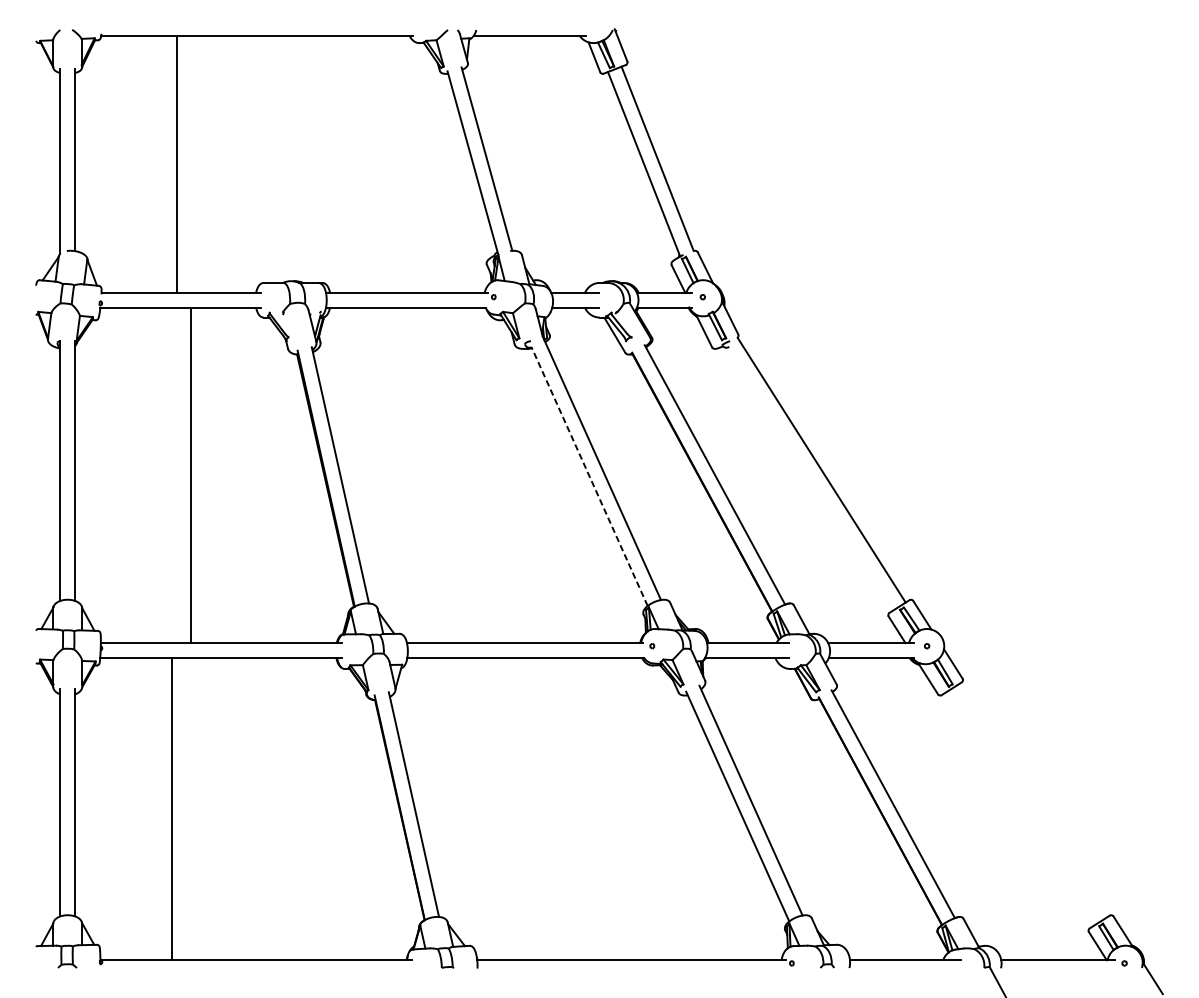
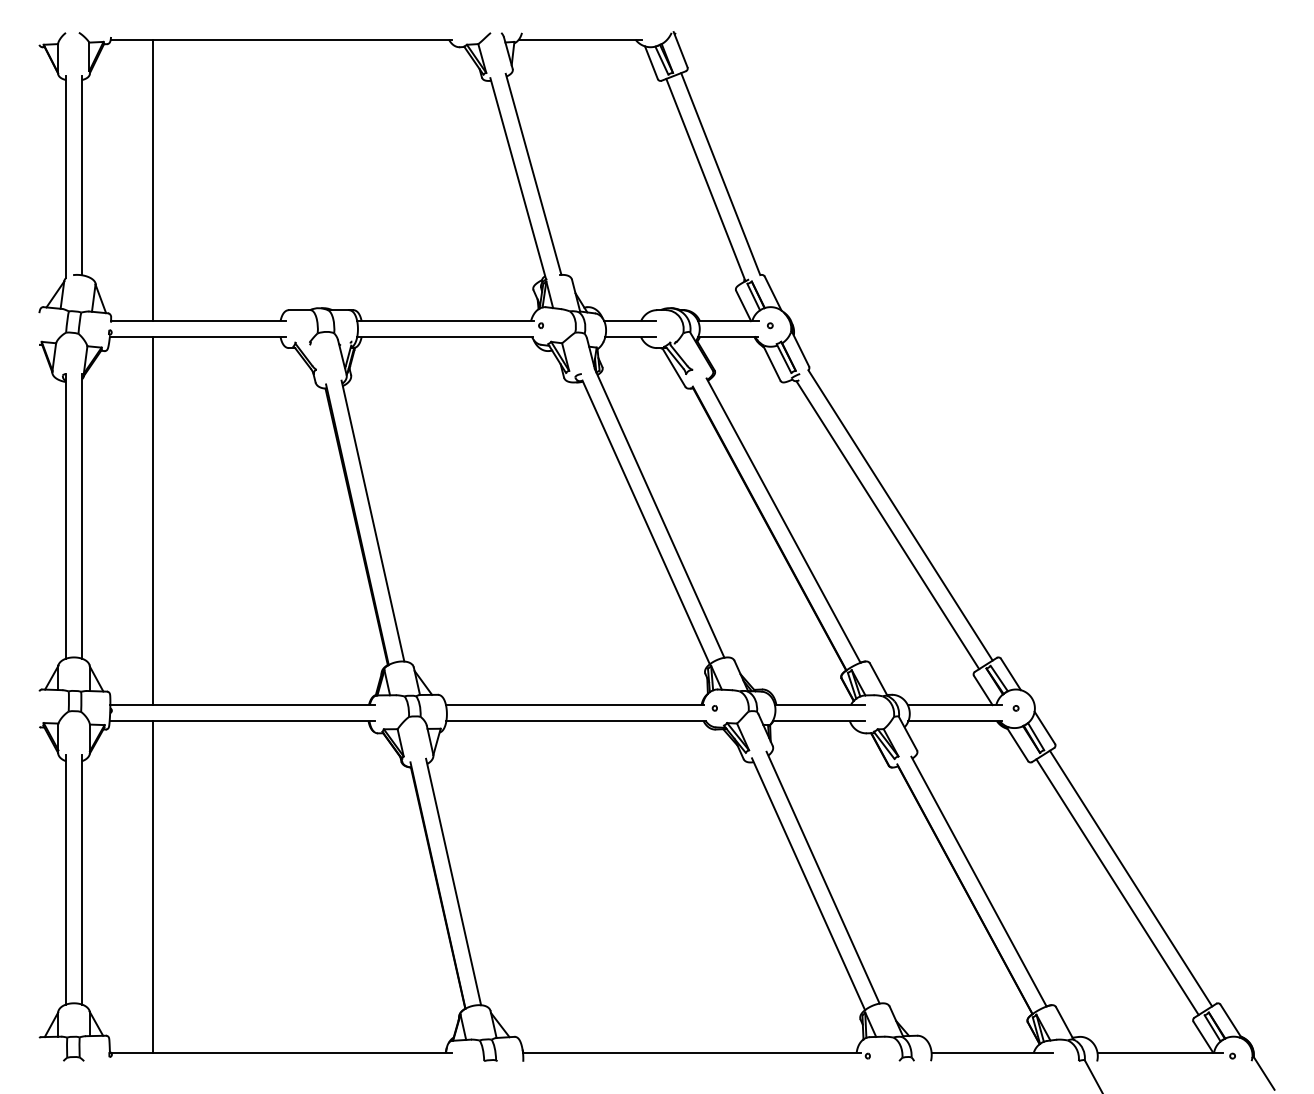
line: (176, 164) -> (153, 180), moved
line: (191, 475) -> (153, 521), moved
line: (589, 475) -> (645, 521), dashed -> solid
line: (809, 479) -> (887, 525), added
line: (1031, 801) -> (1130, 878), added
line: (172, 808) -> (153, 886), moved
line: (1019, 809) -> (1117, 887), added

